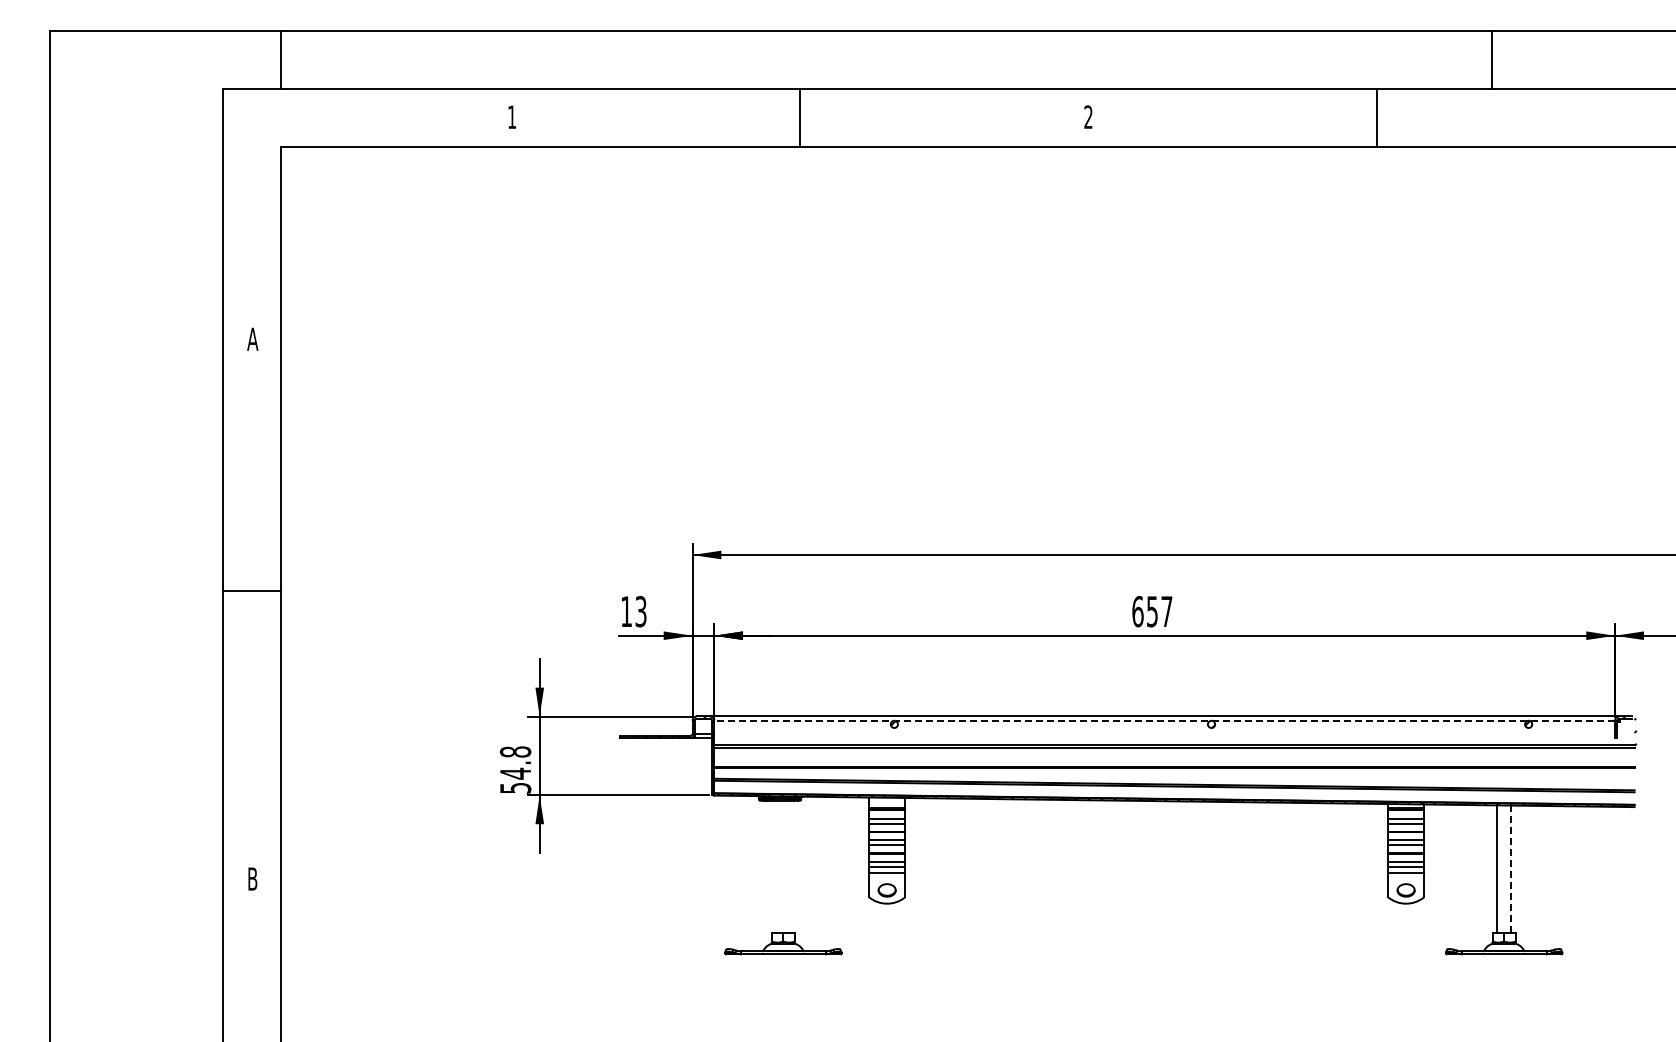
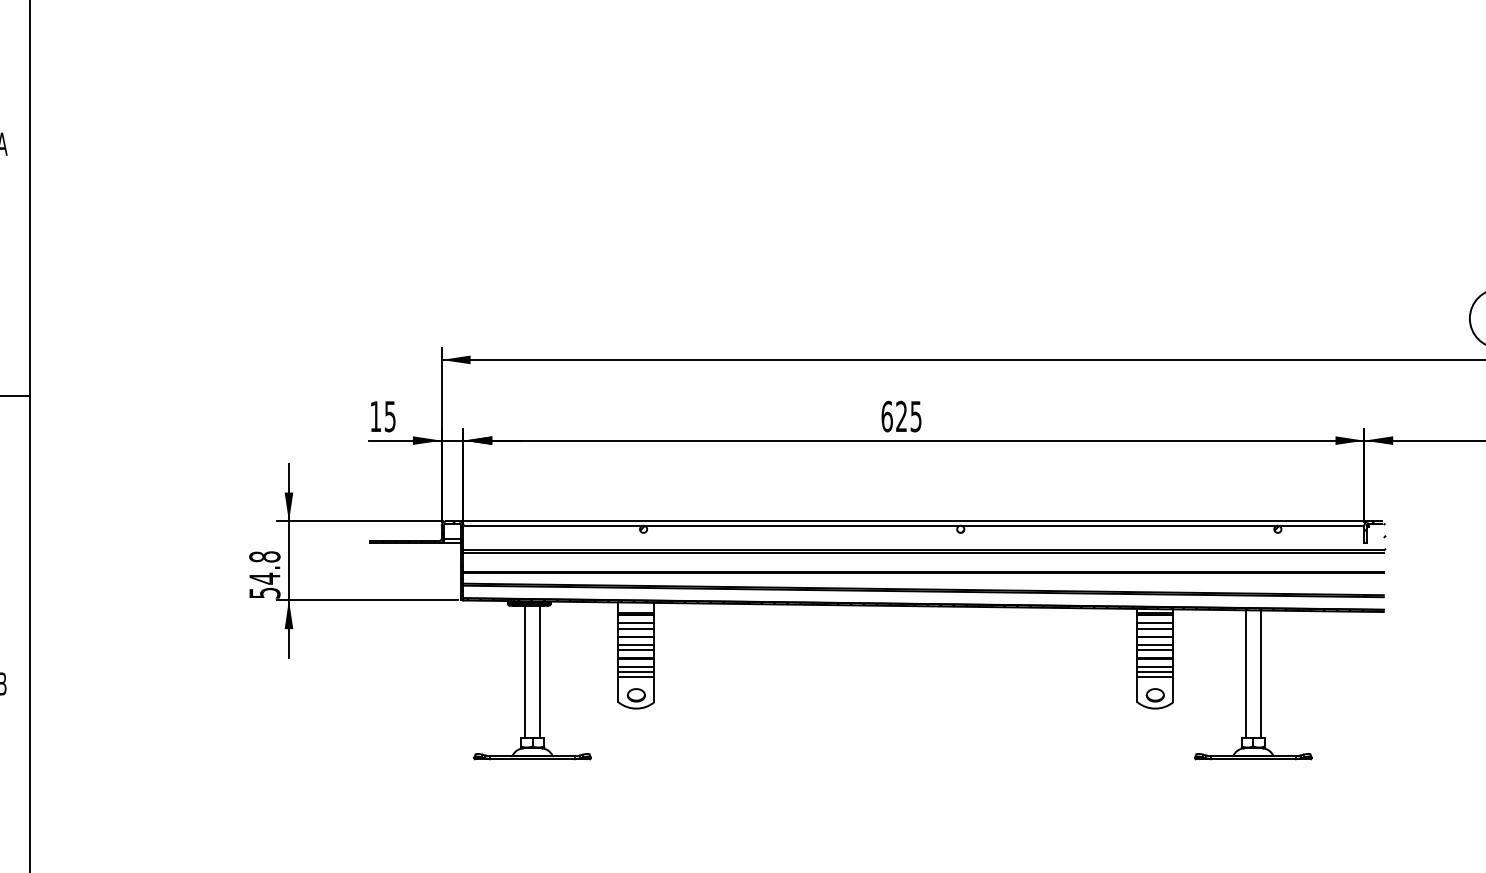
text: (641, 611) -> (390, 416), 13 -> 15
text: (1159, 611) -> (908, 416), 657 -> 625
line: (1164, 720) -> (913, 525), dashed -> solid
line: (776, 866) -> (525, 671), added
line: (790, 866) -> (539, 671), added
line: (1511, 869) -> (1260, 674), dashed -> solid

